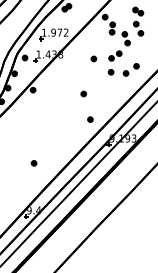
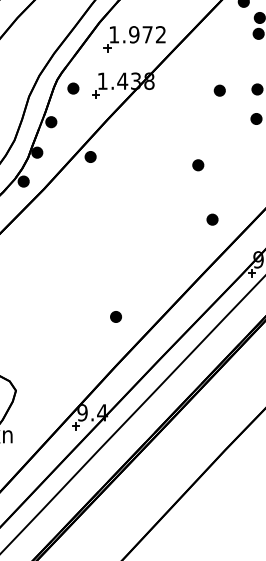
part: (33, 163) -> (114, 317), moved

